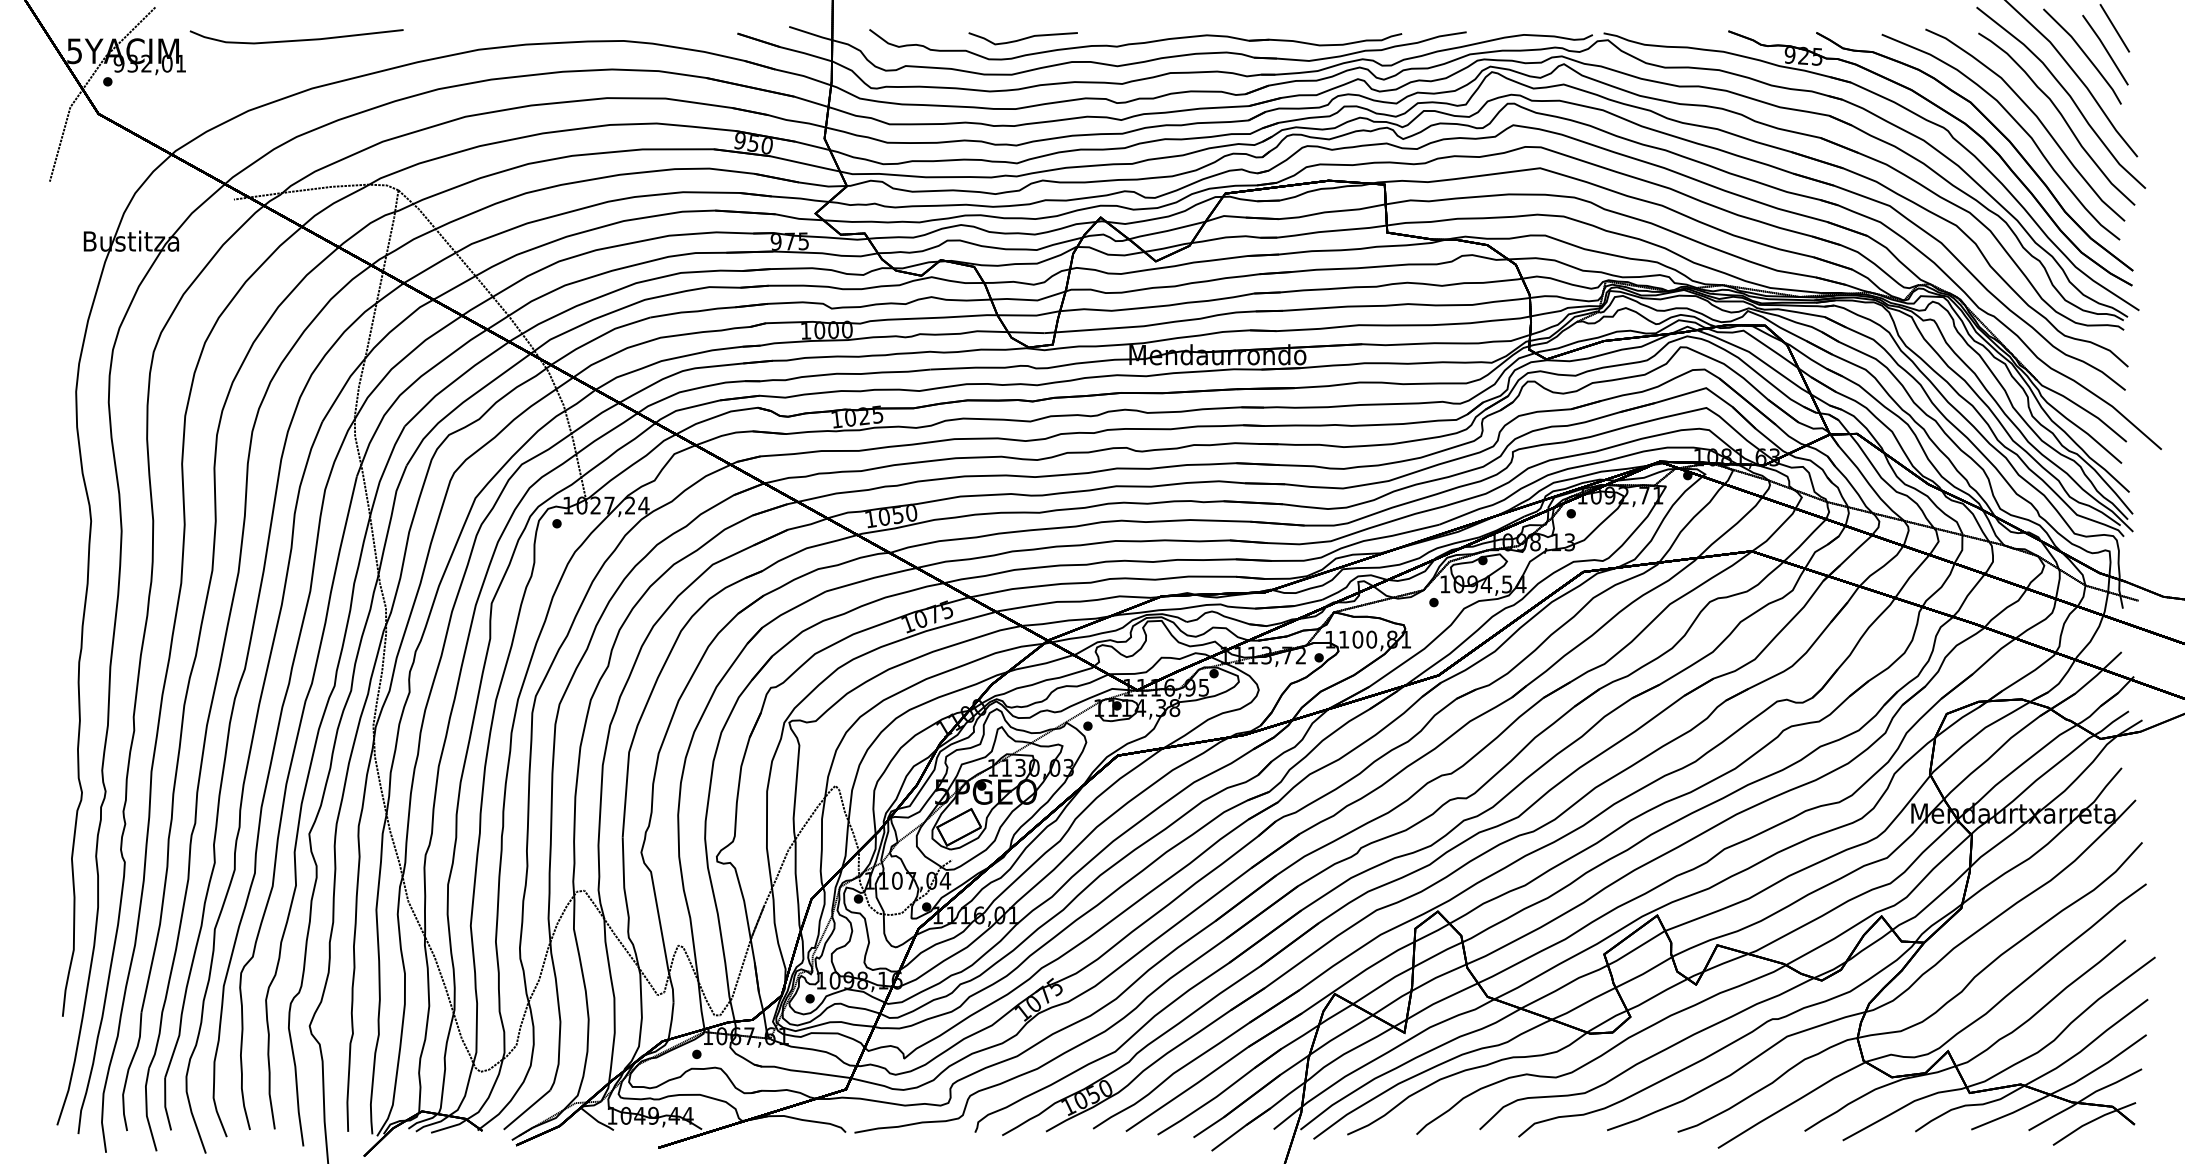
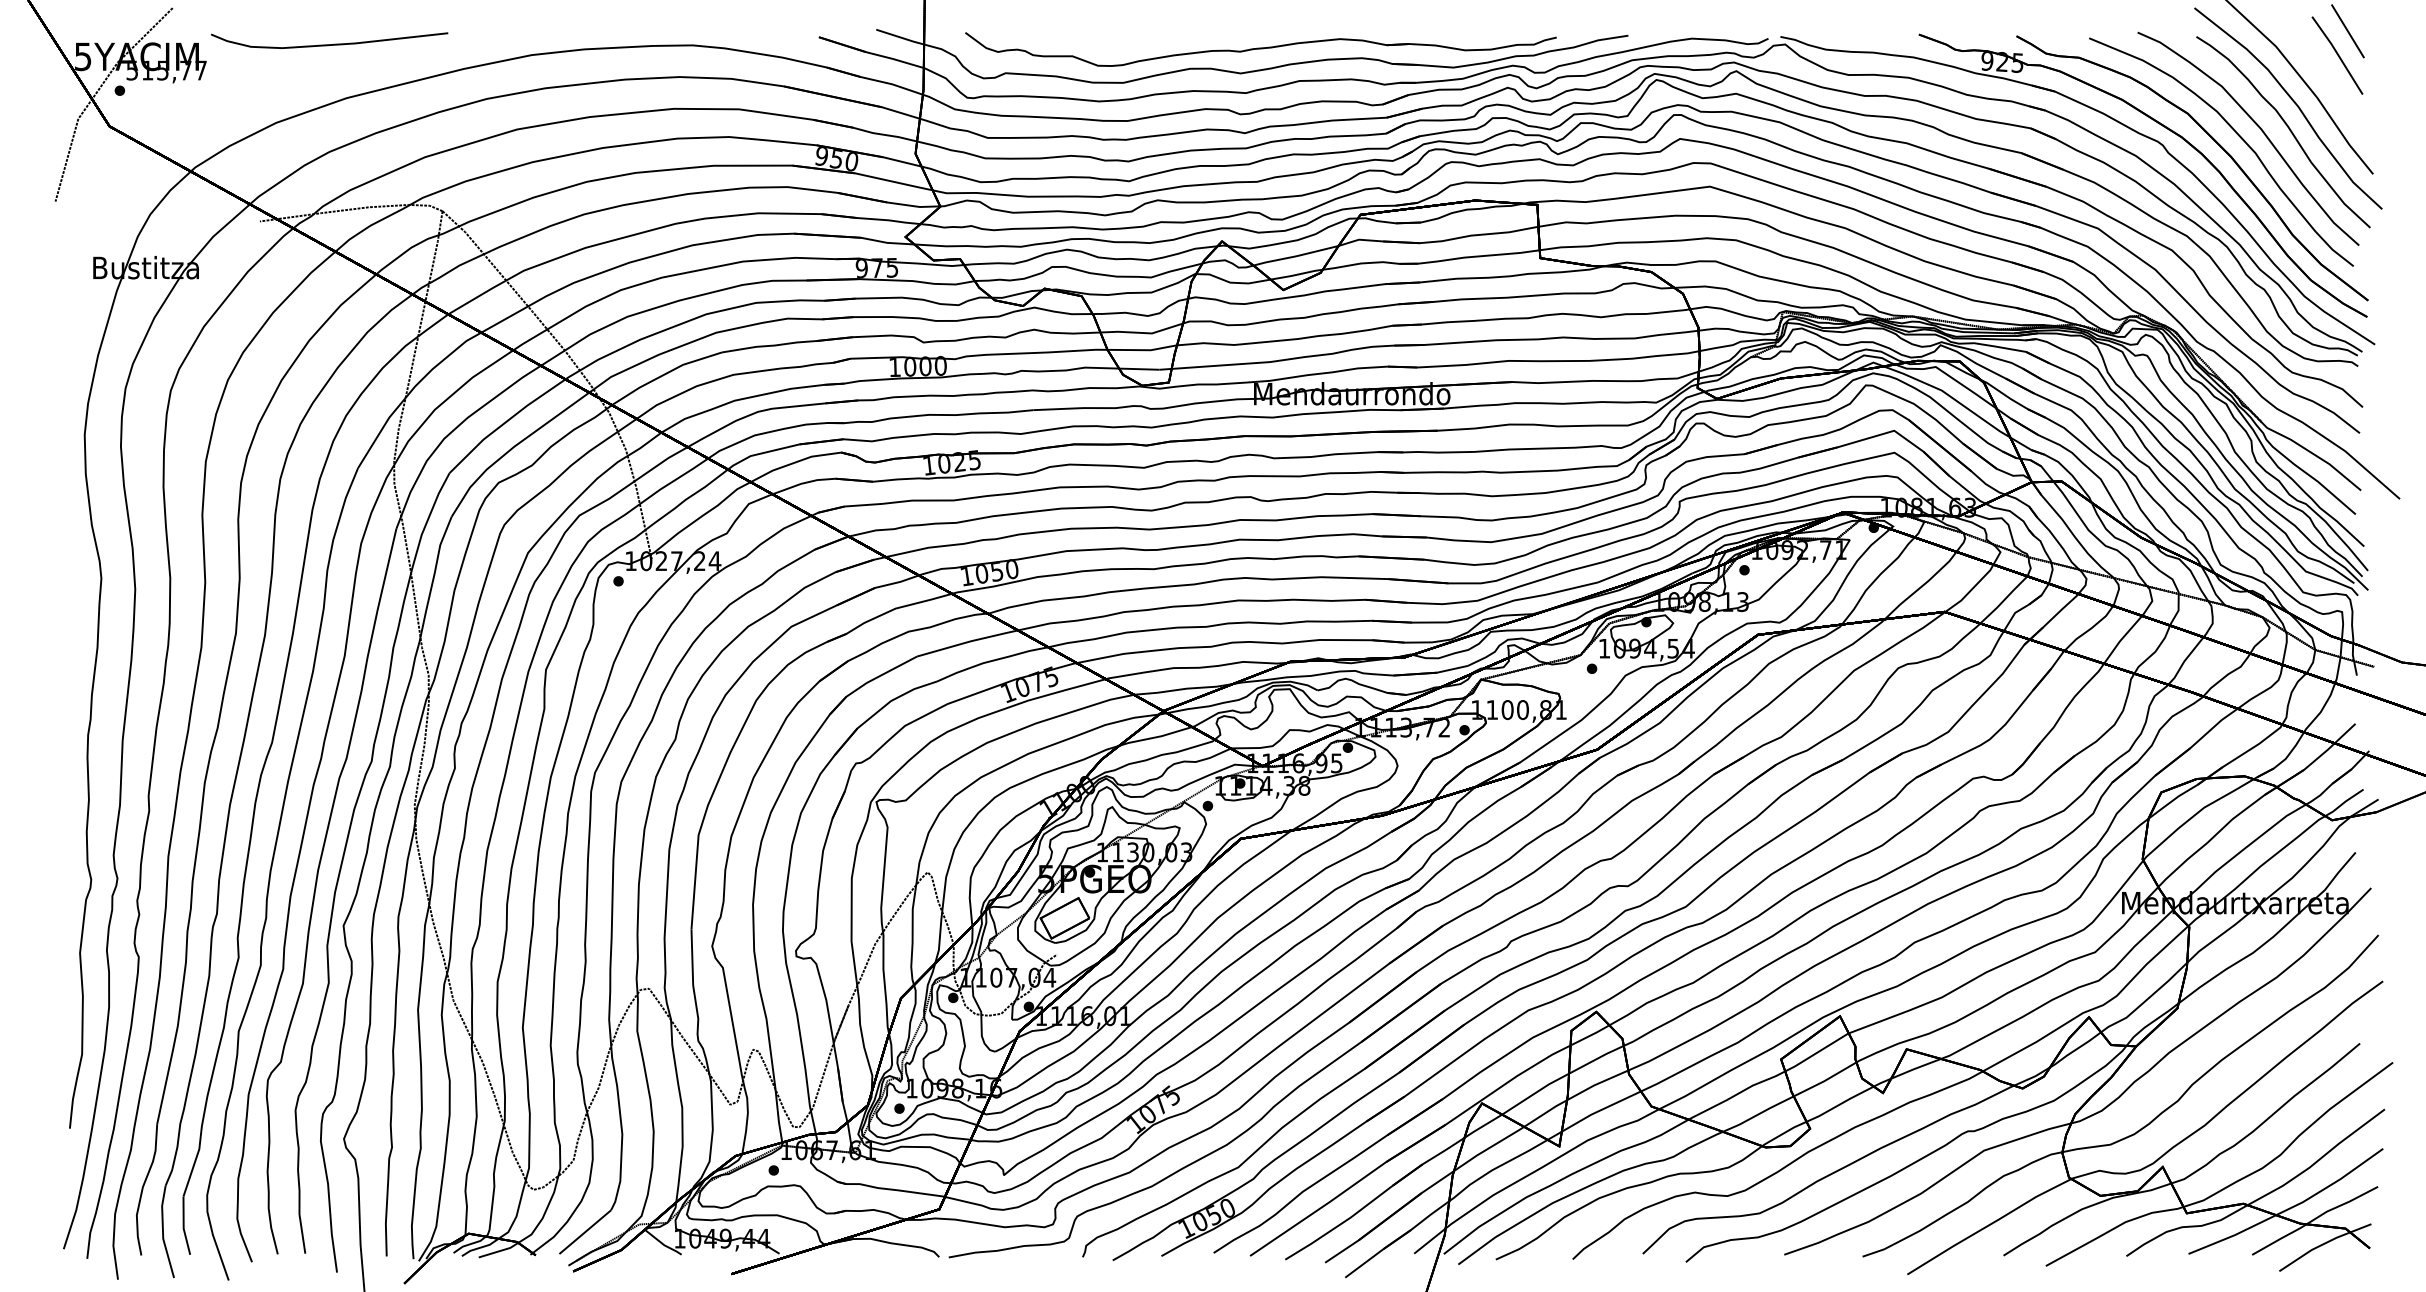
curve: (1022, 38) -> (1135, 42), removed
line: (2083, 53) -> (2313, 59), removed
text: (149, 63) -> (166, 70), 932,01 -> 515,77

